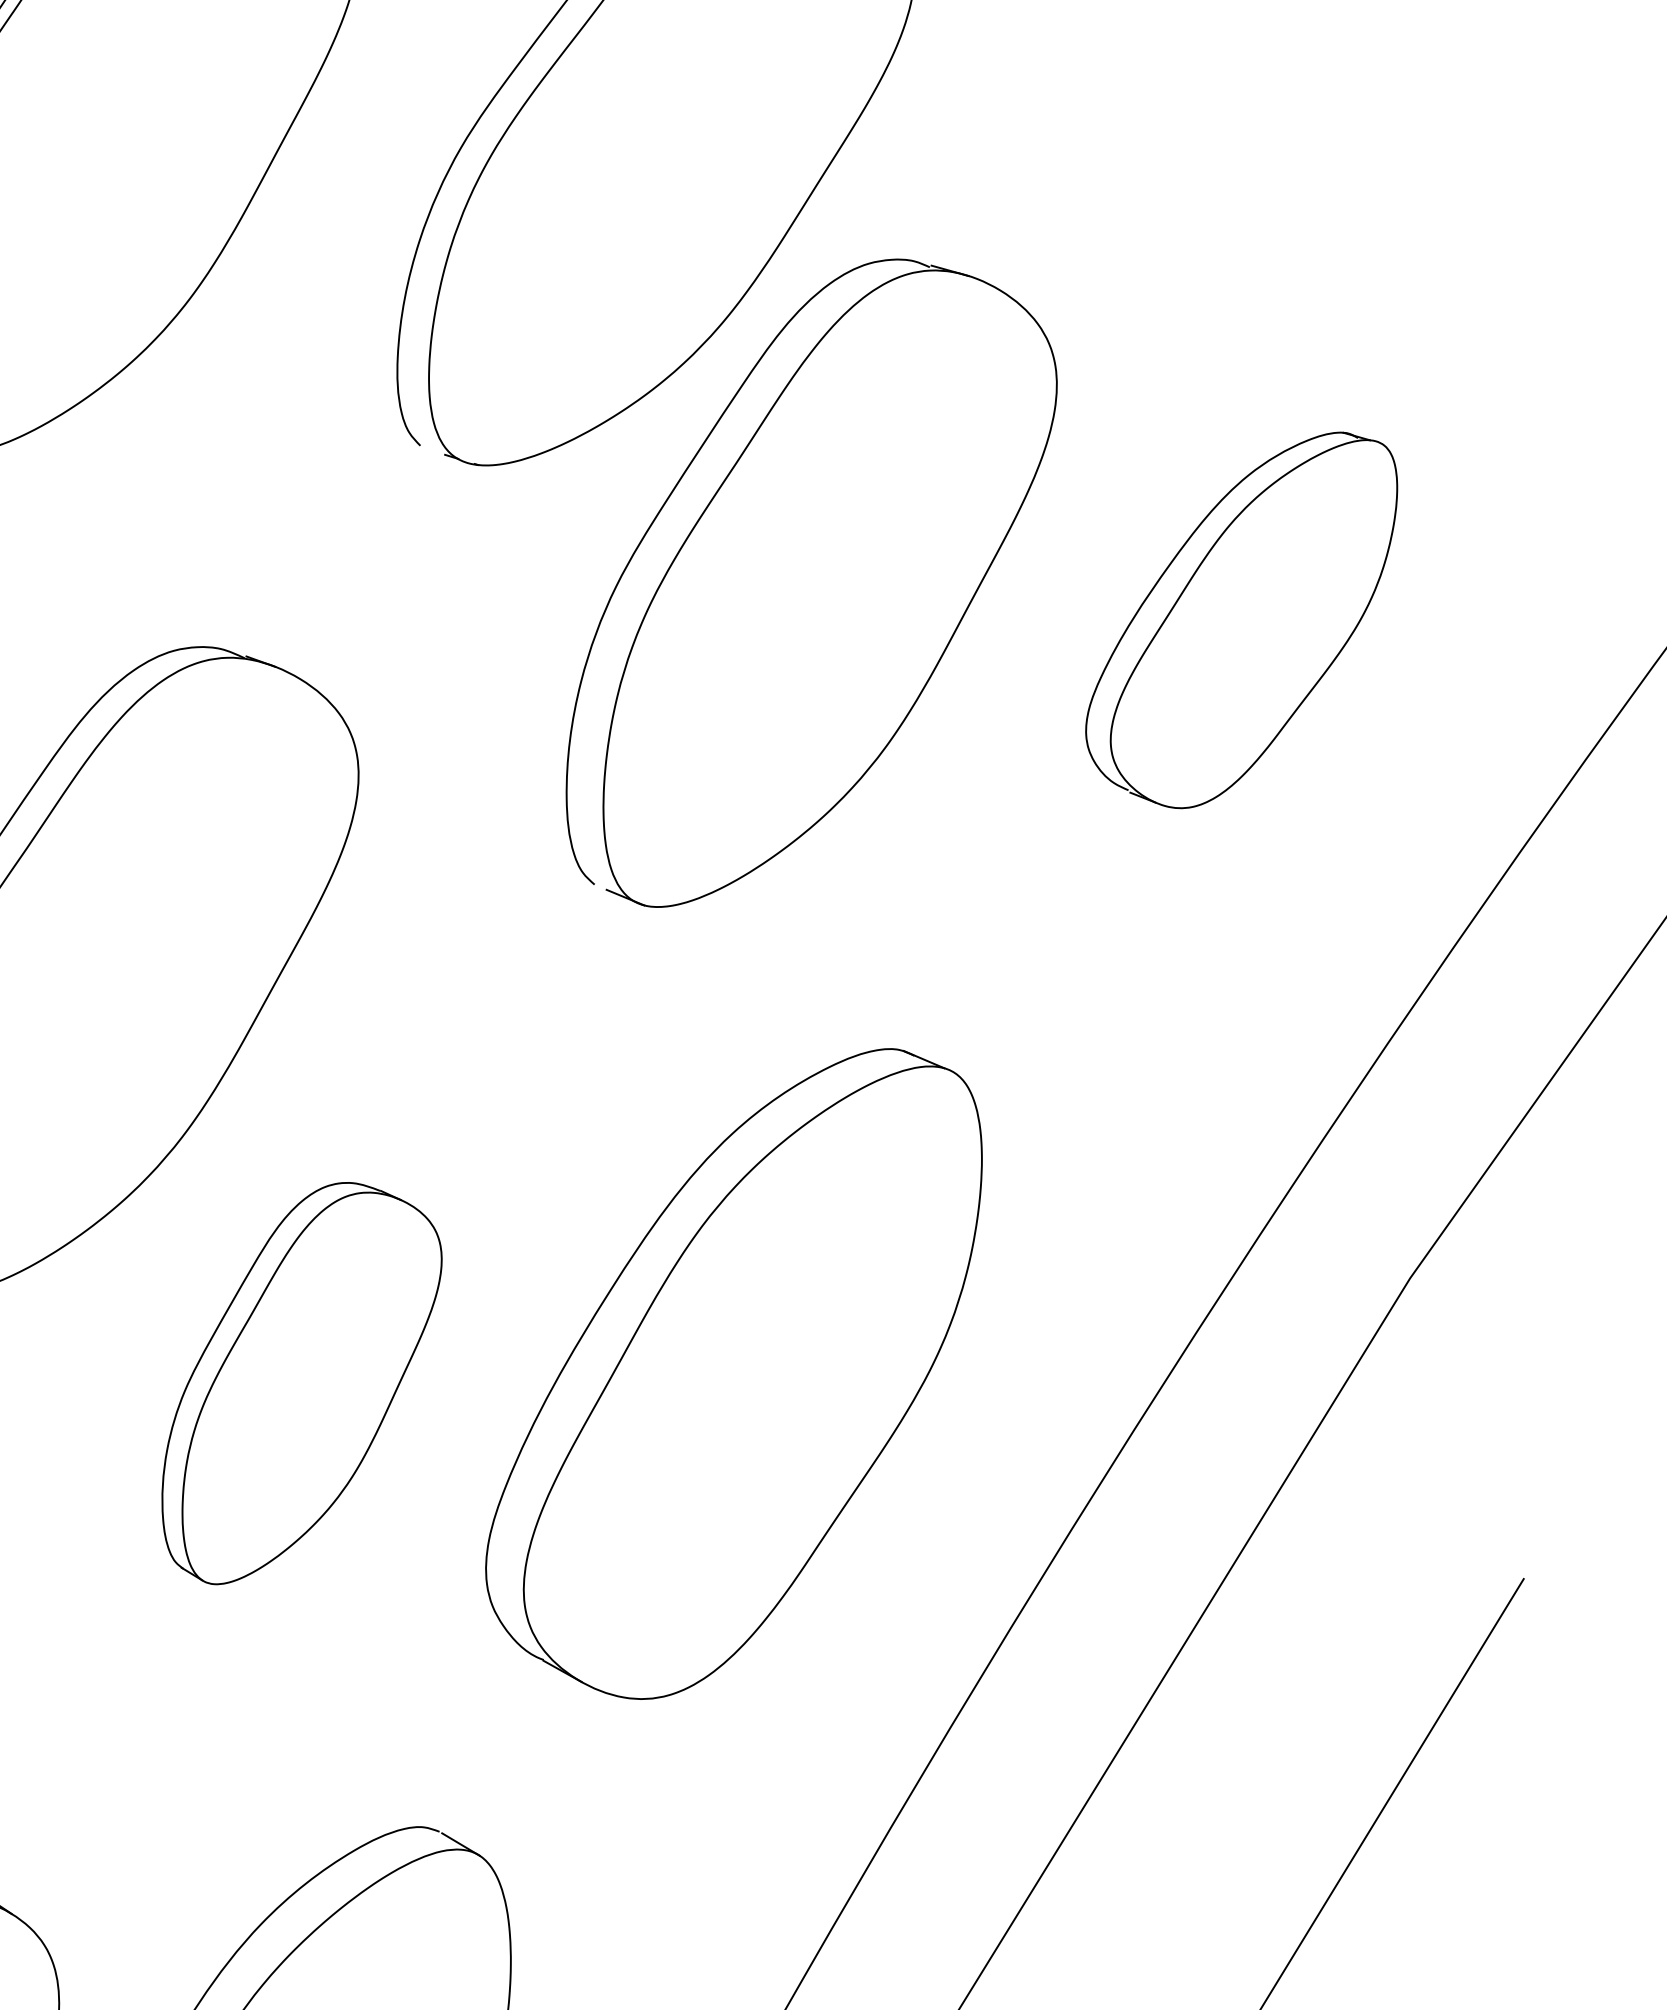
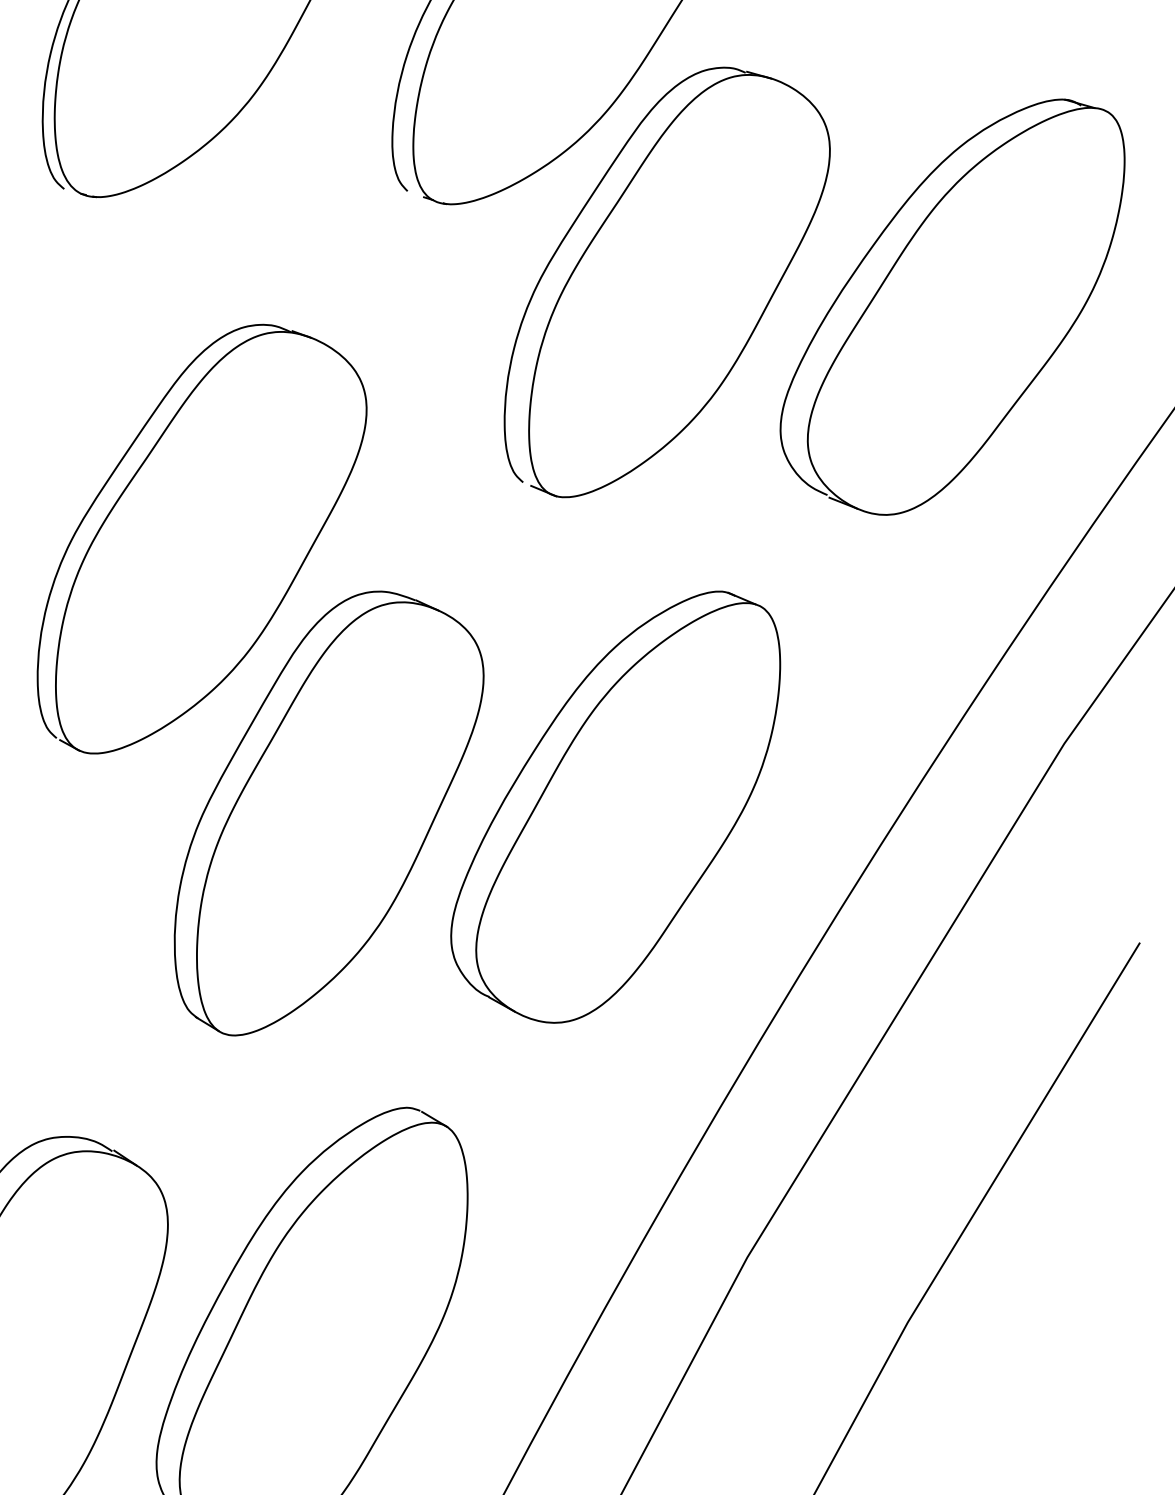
part: (1241, 619) -> (952, 306), size x1.67
part: (301, 1383) -> (328, 813), size x1.67

